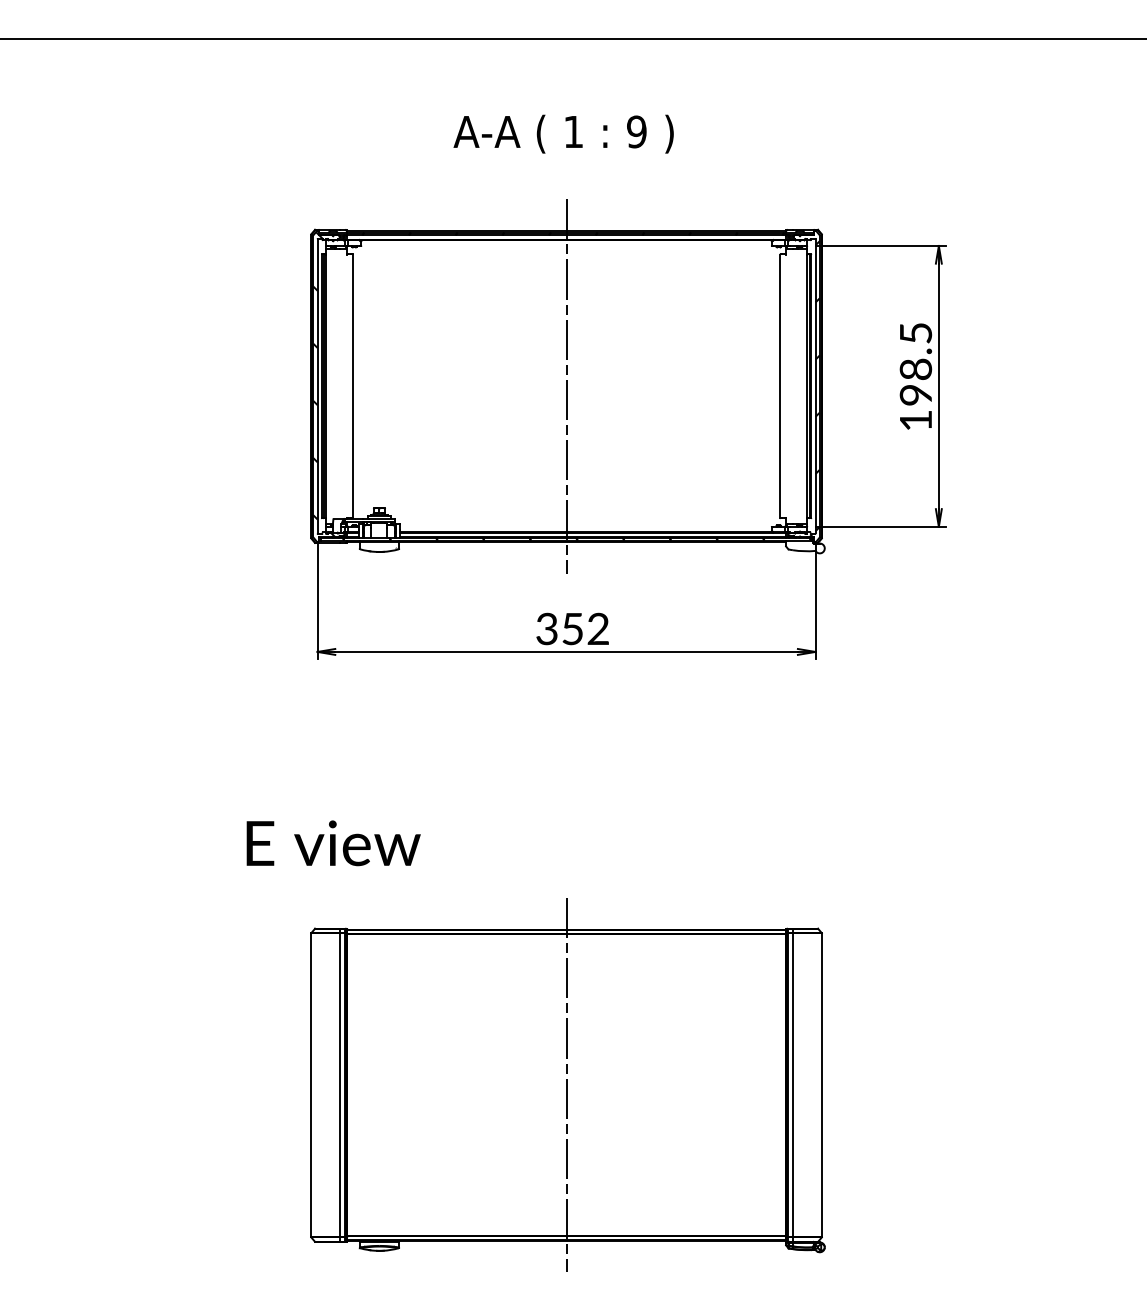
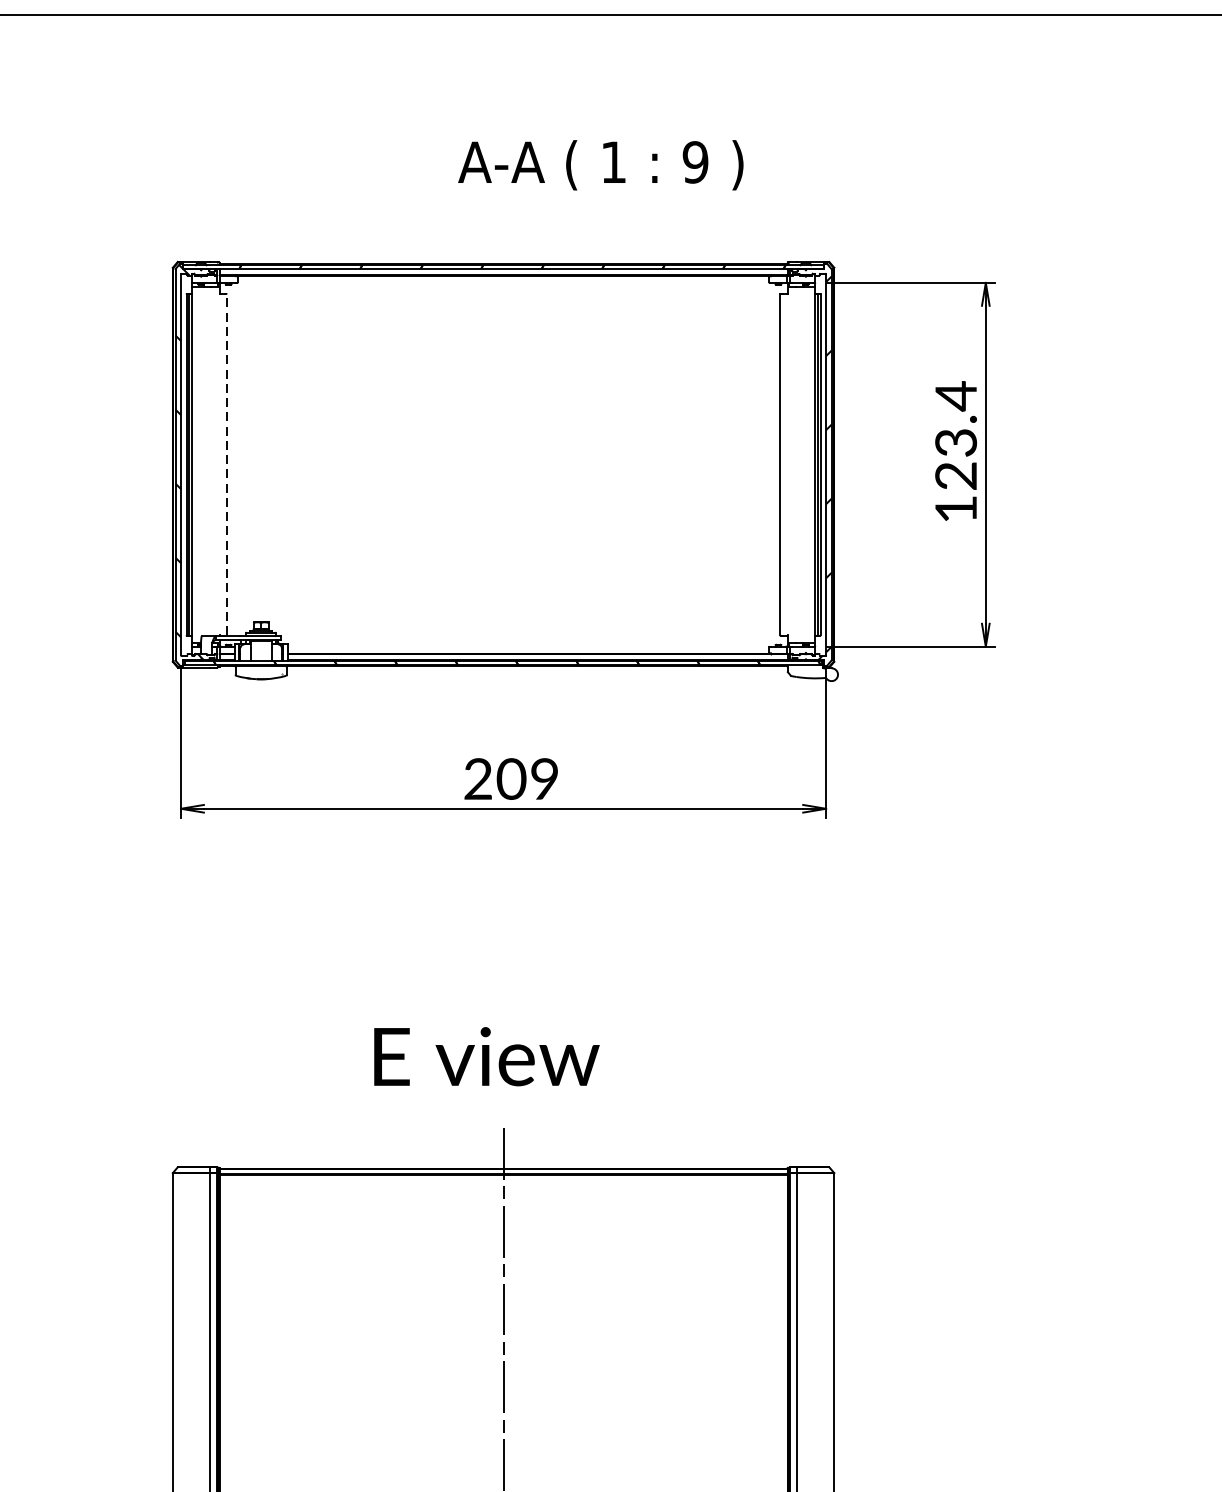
text: (563, 133) -> (600, 164), moved
text: (916, 363) -> (956, 435), 198.5 -> 123.4
line: (352, 386) -> (226, 464), solid -> dashed
line: (566, 386) -> (503, 464), removed
text: (572, 628) -> (511, 778), 352 -> 209
text: (333, 843) -> (486, 1056), moved

